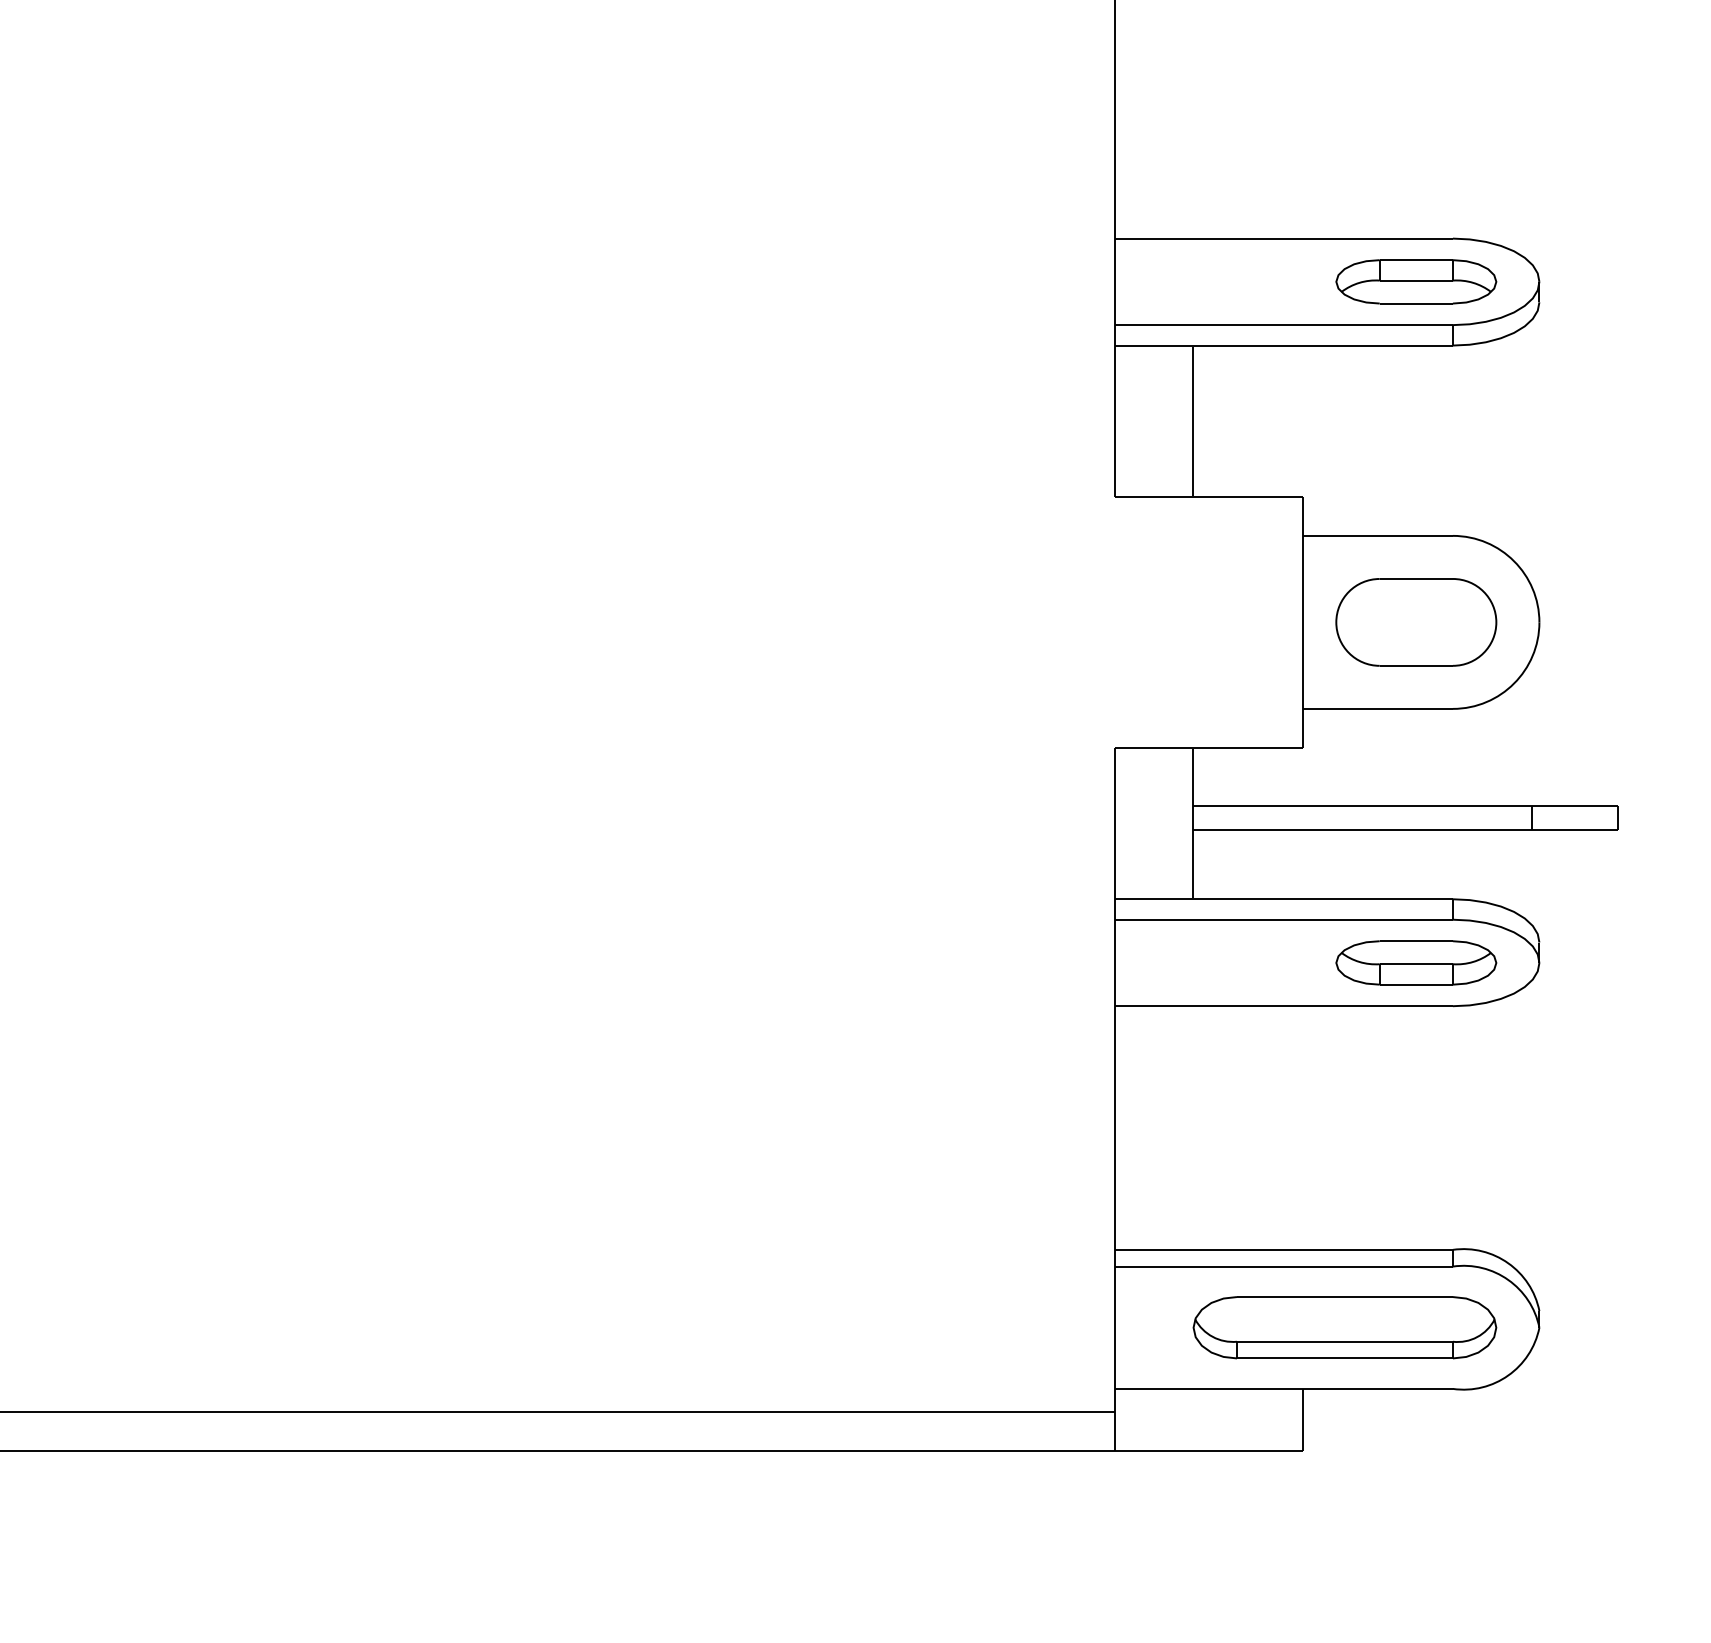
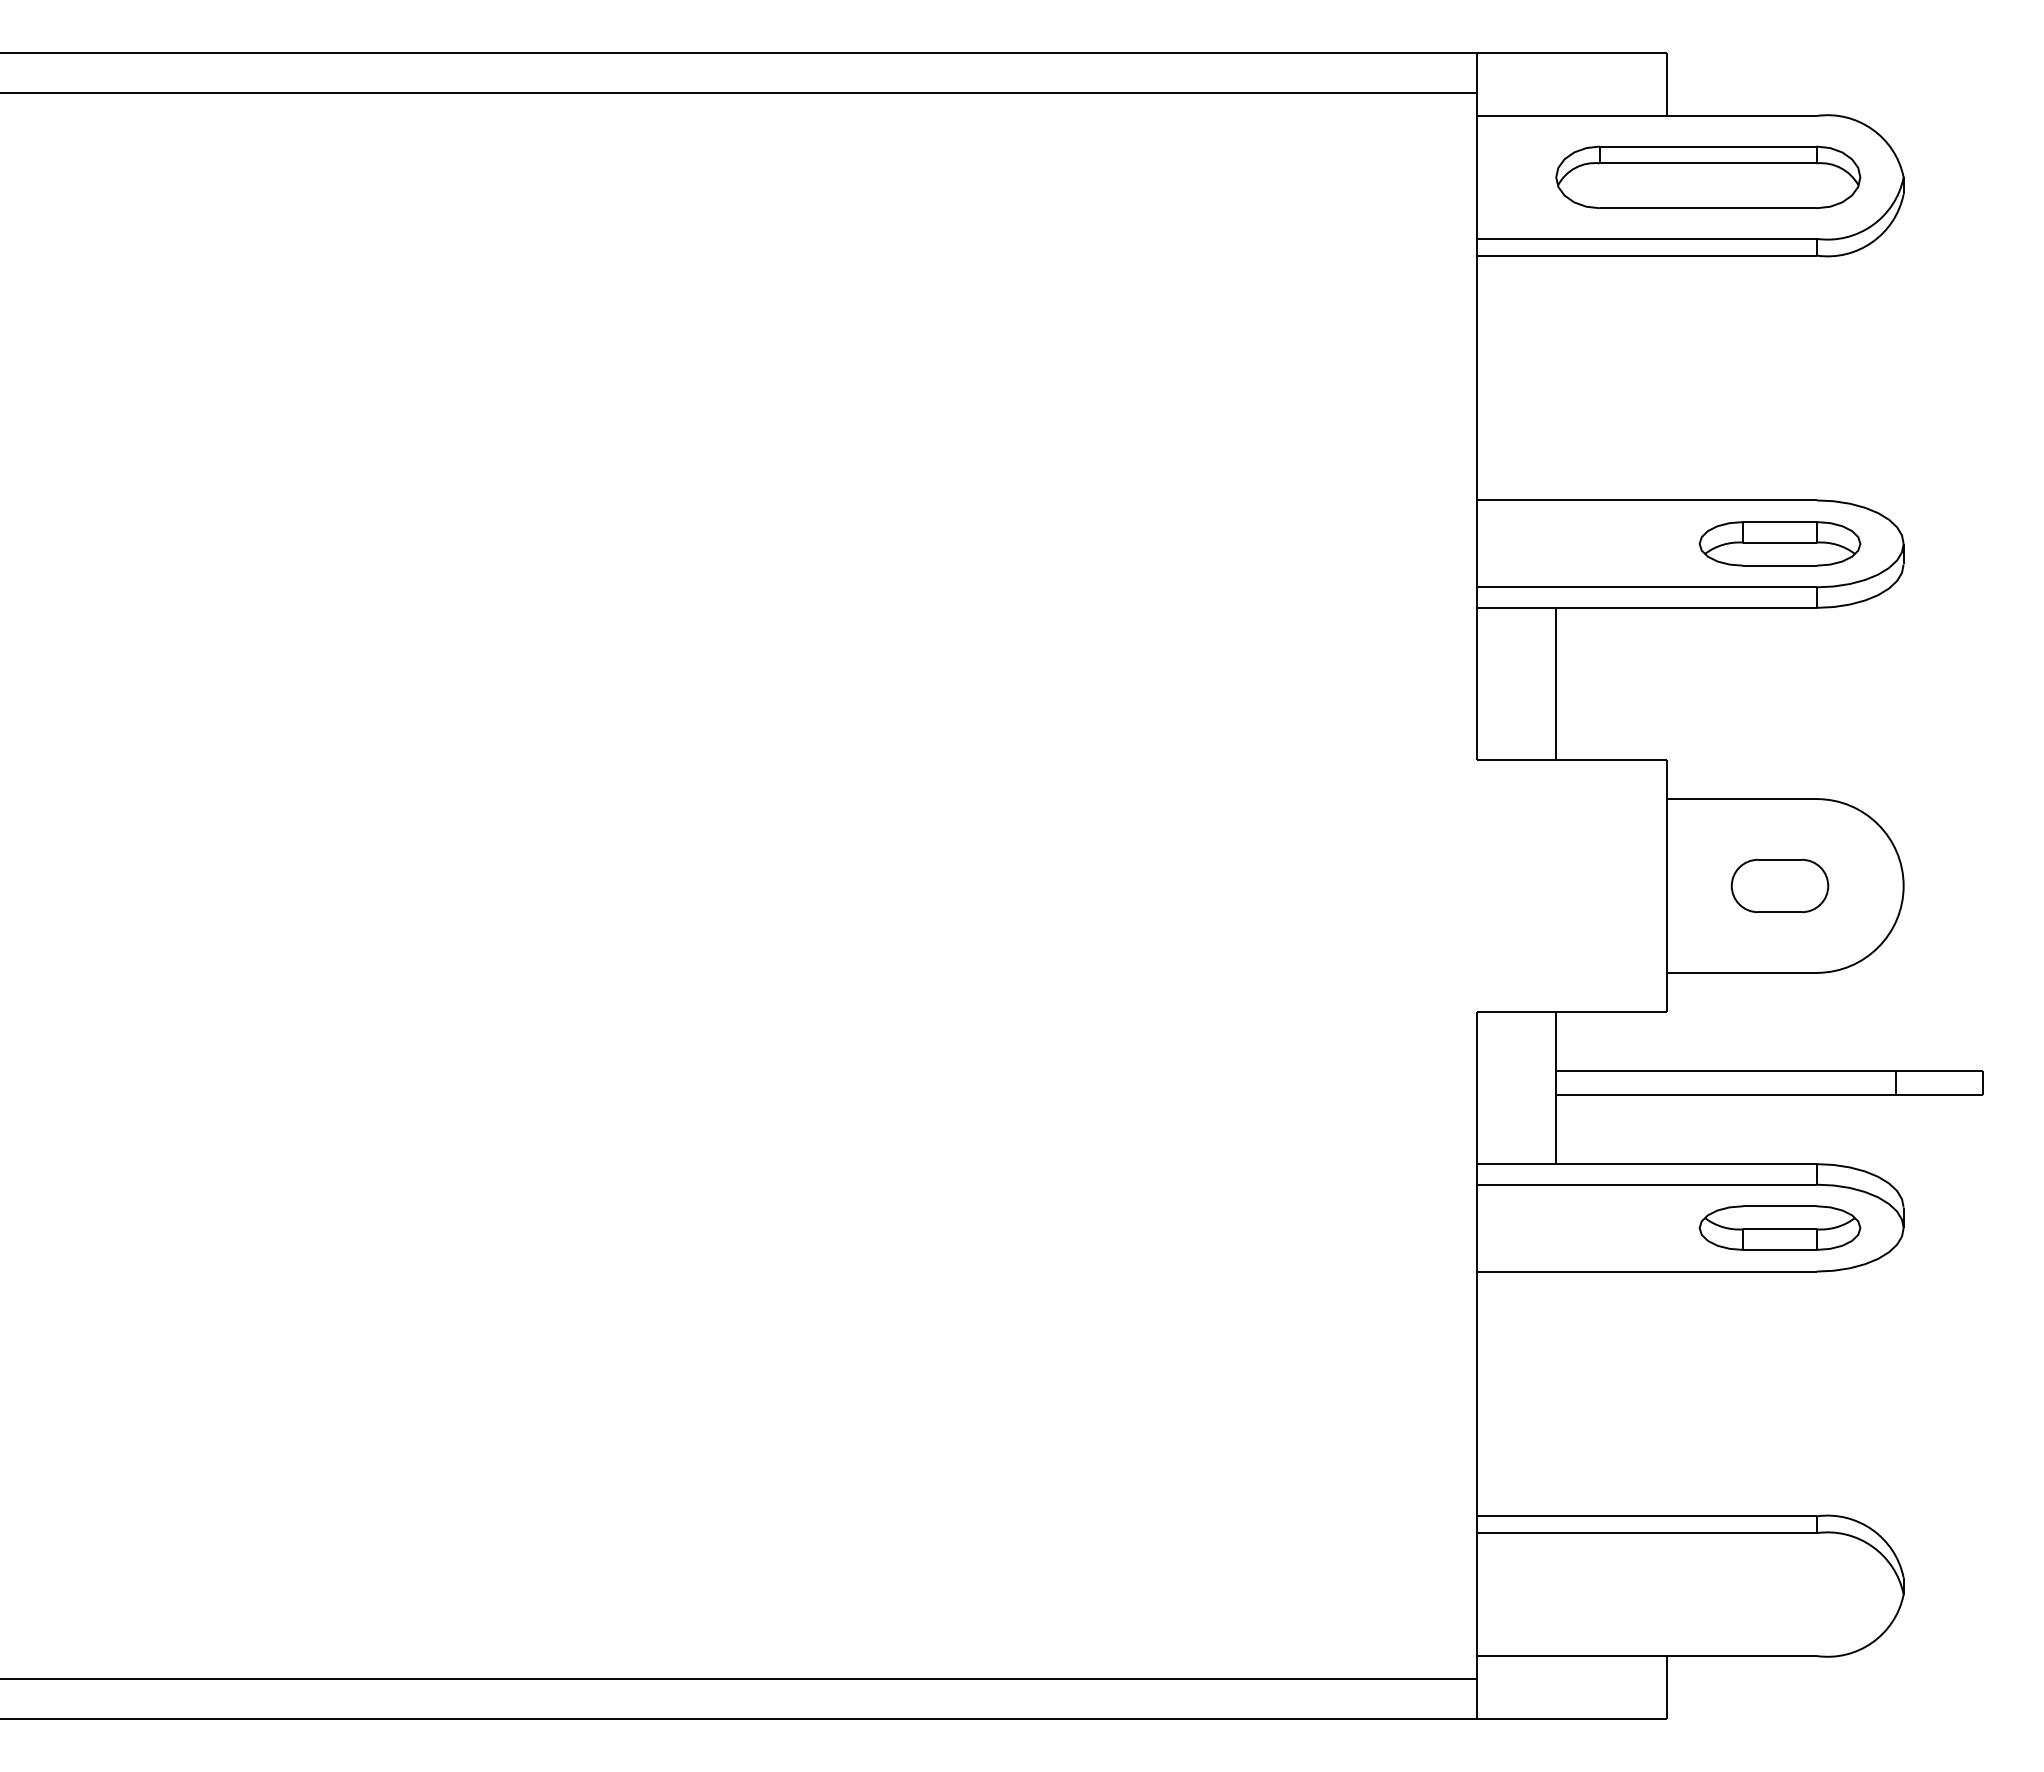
part: (1415, 621) -> (1779, 885), size x0.6
part: (1345, 1327) -> (1708, 1594), removed

